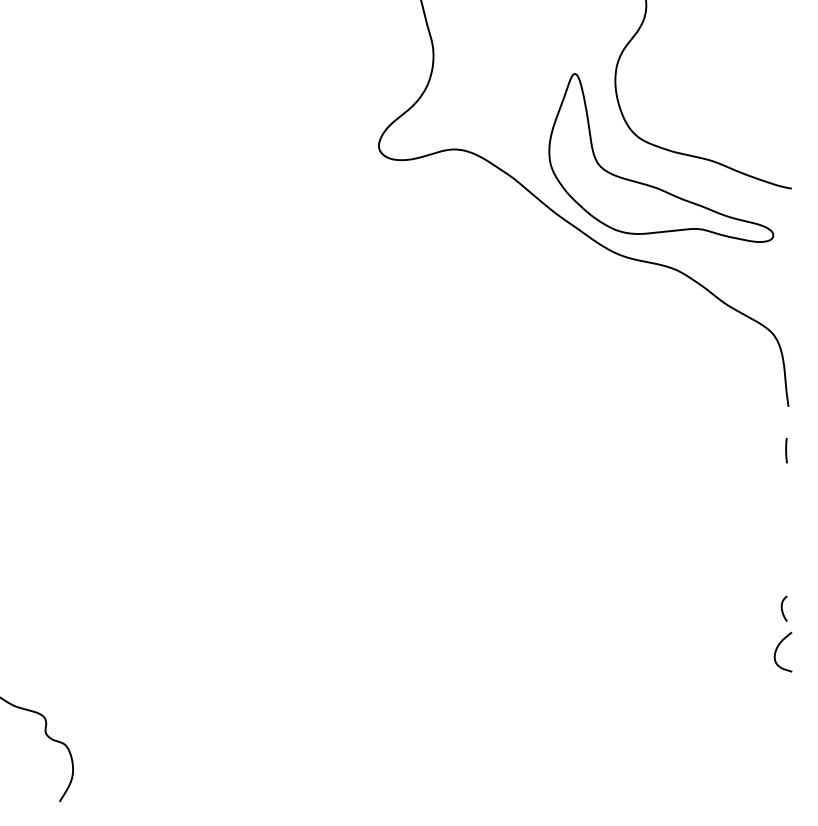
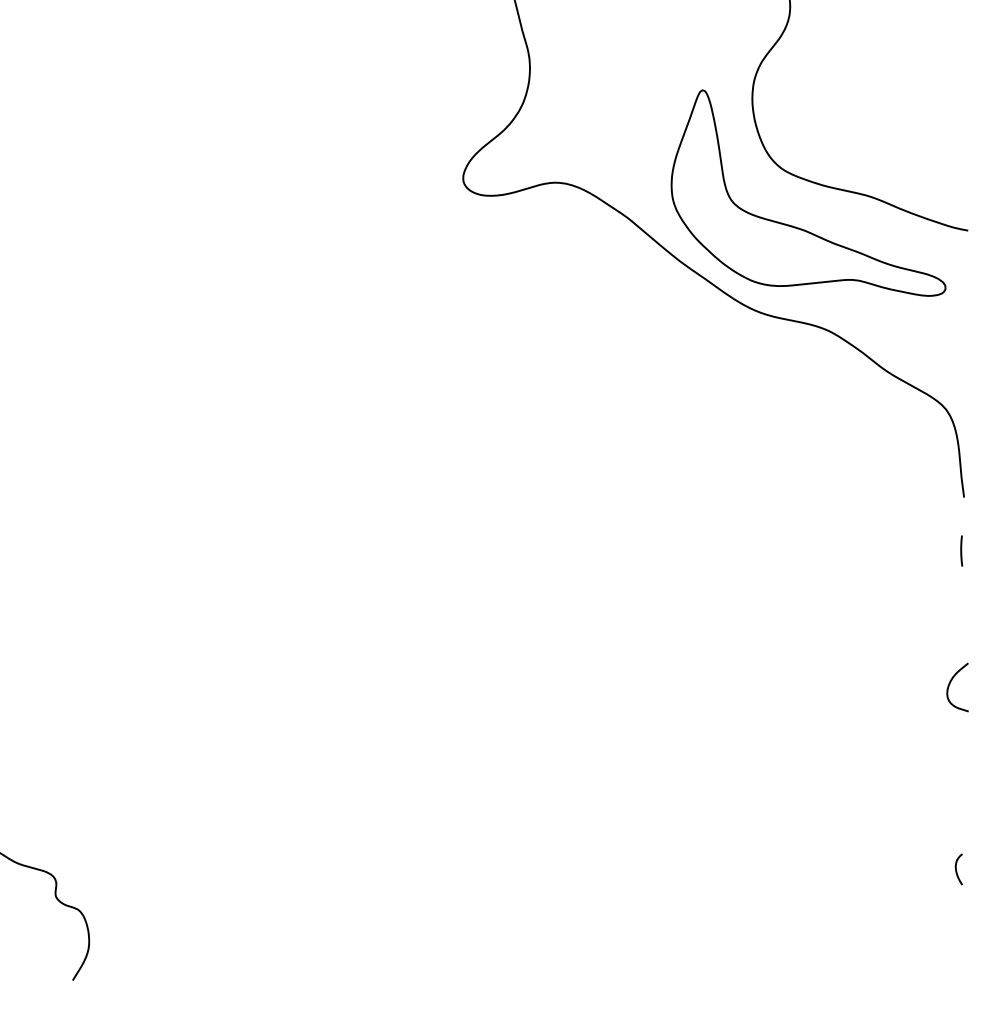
curve: (782, 608) -> (956, 869), moved
curve: (777, 649) -> (950, 684), moved

